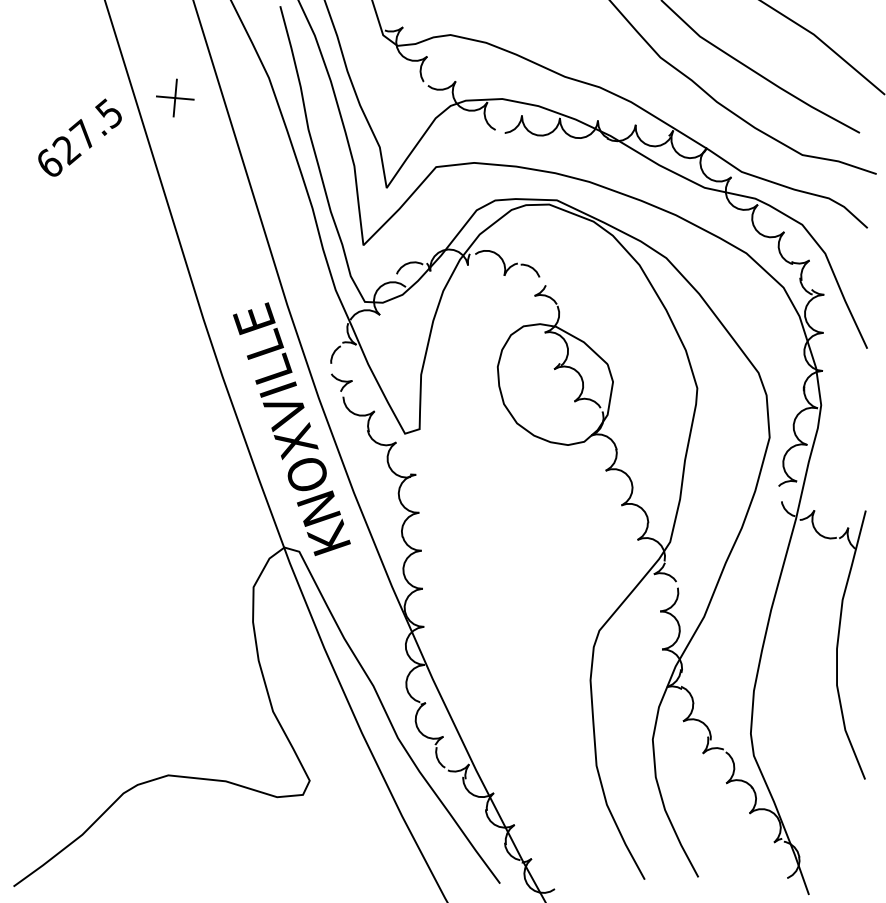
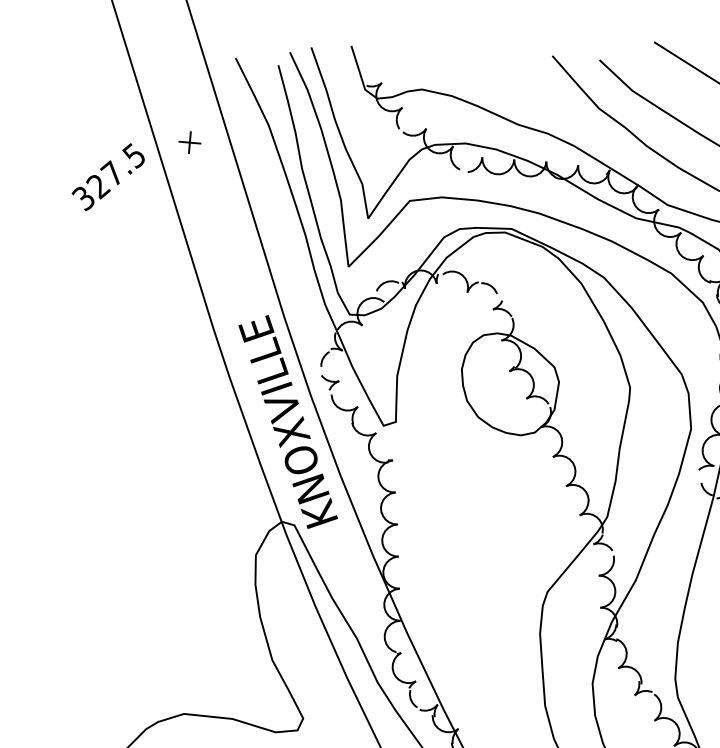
part: (175, 97) -> (190, 142), size x0.7
text: (48, 163) -> (82, 197), 627.5 -> 327.5

